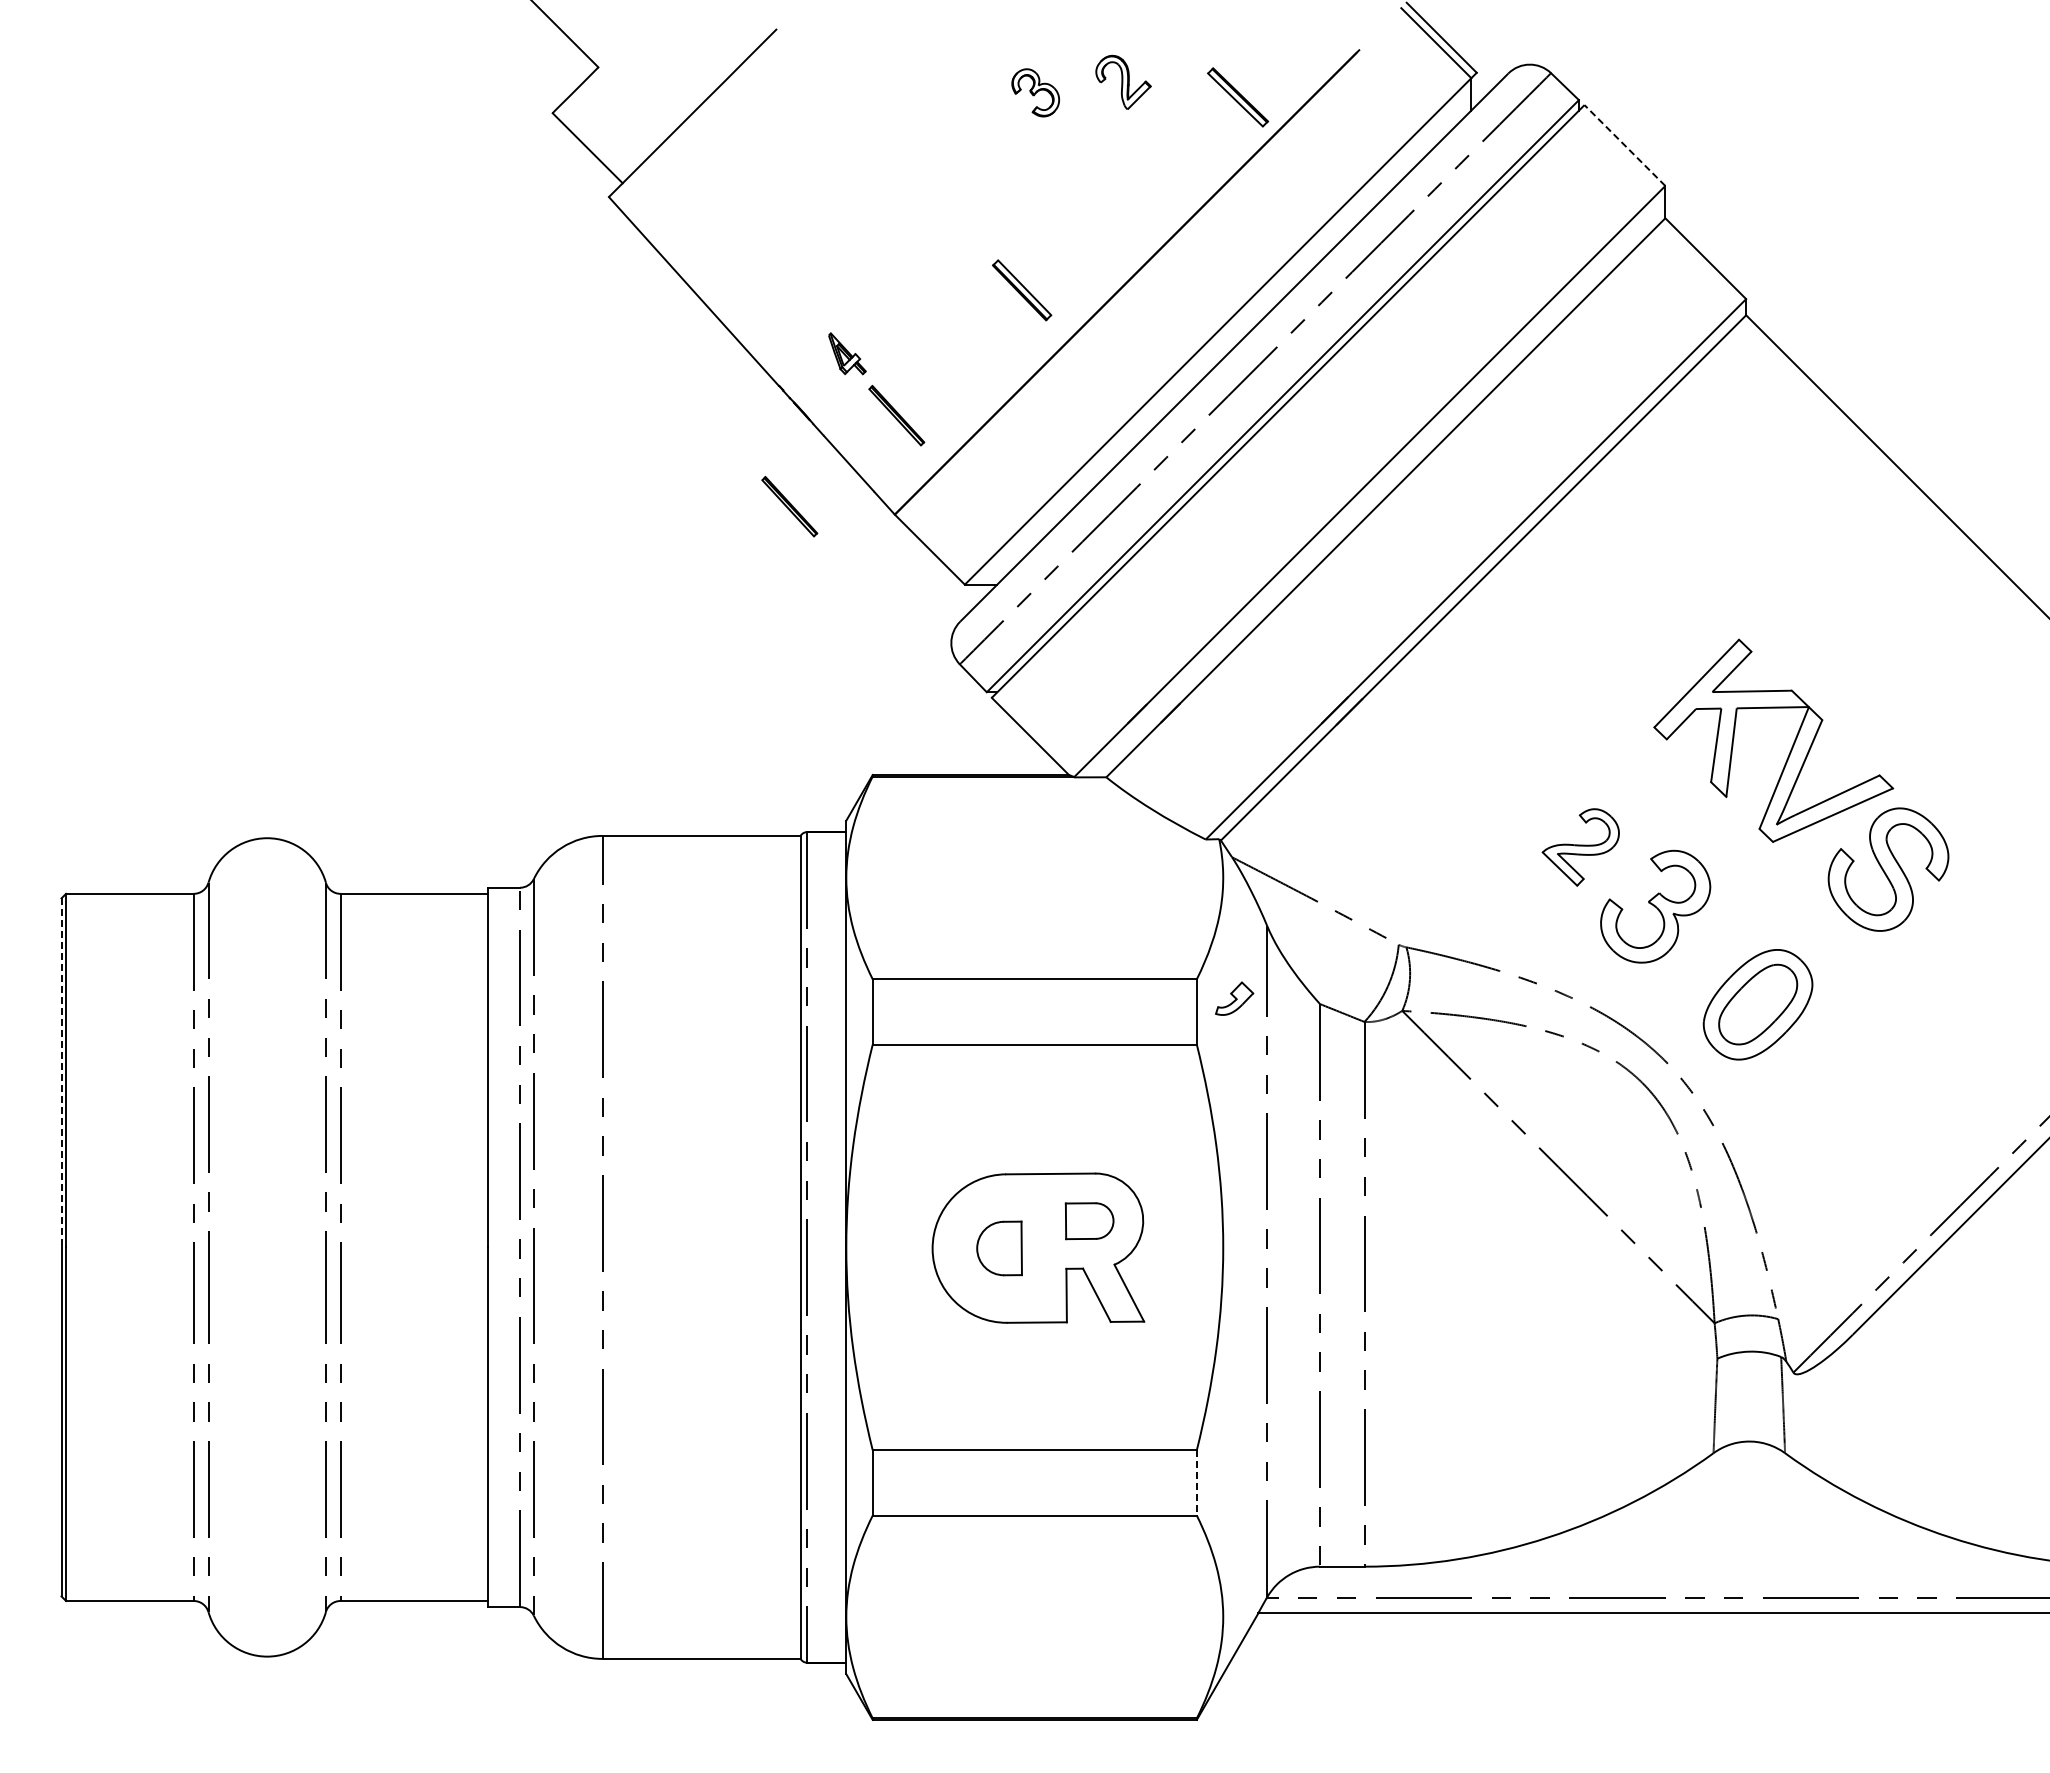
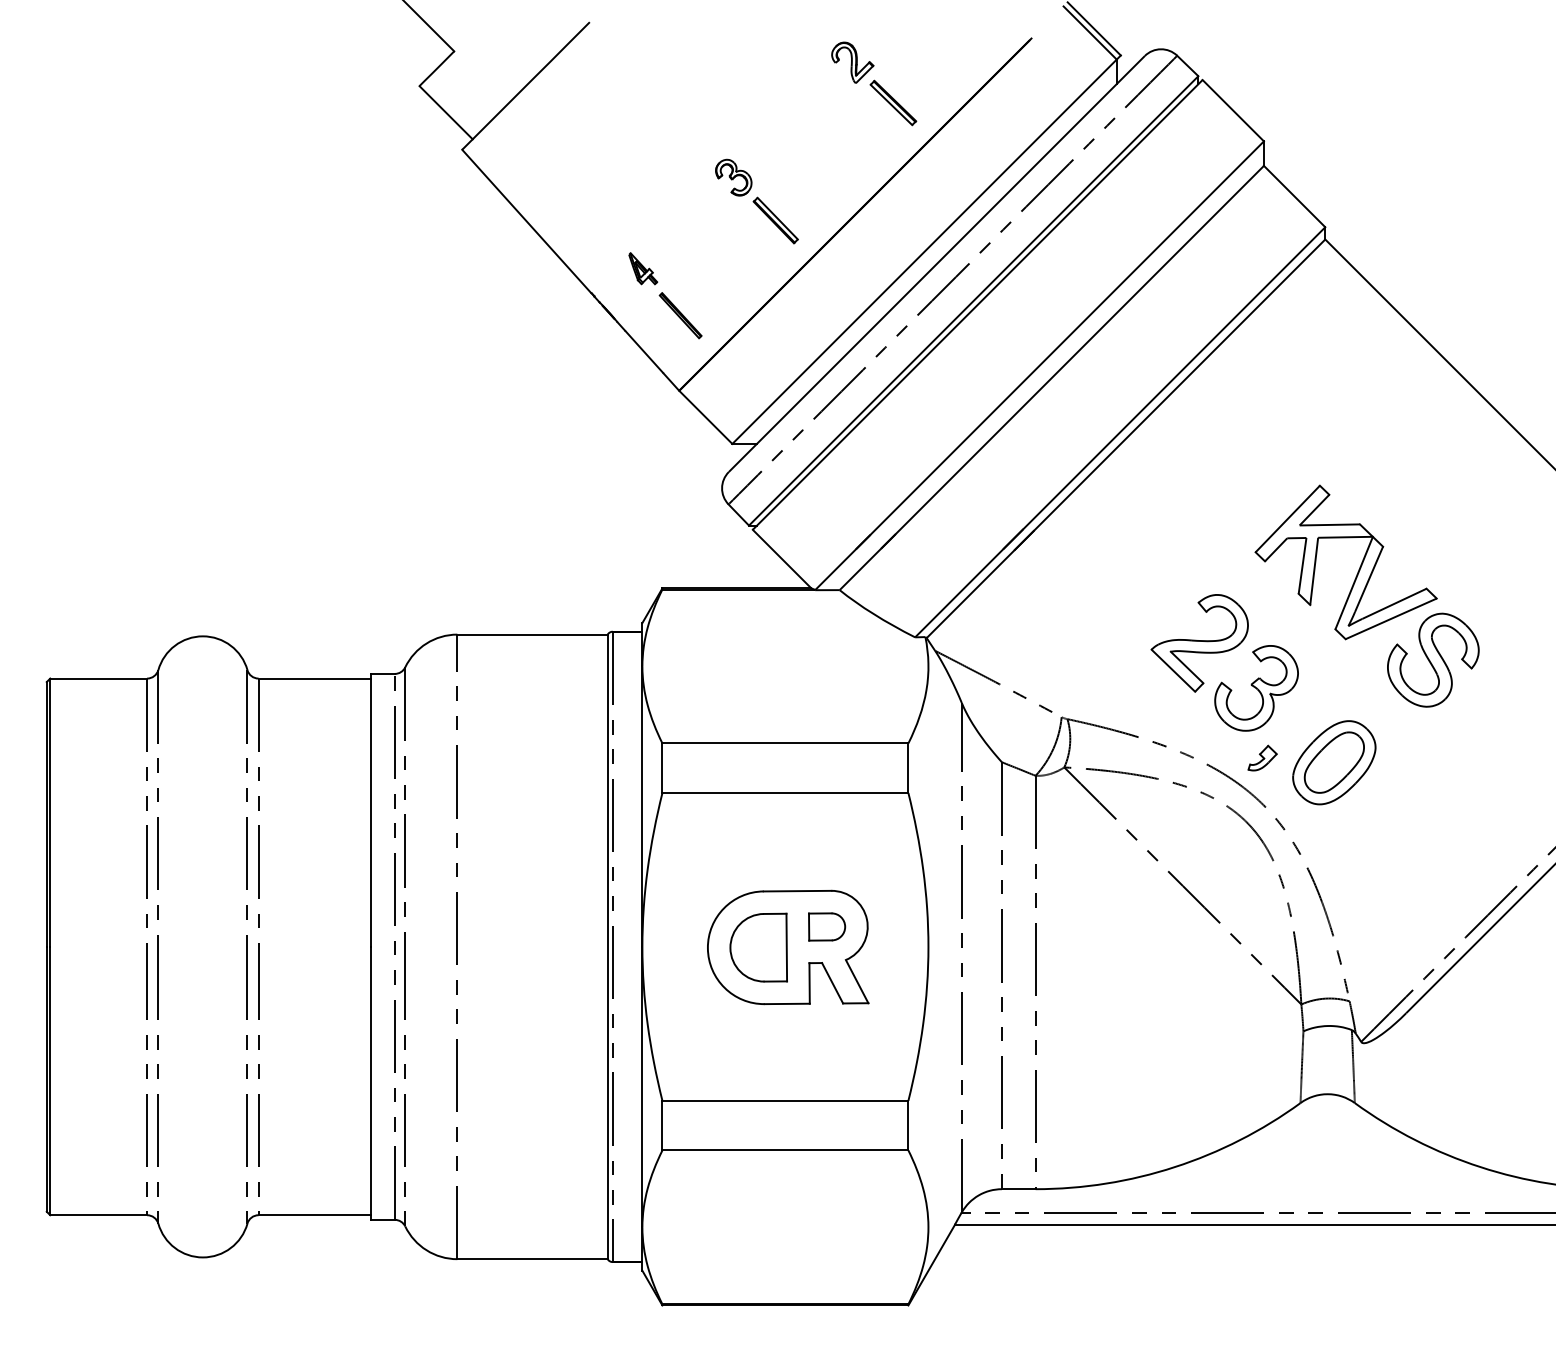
part: (1035, 92) -> (733, 177), moved
part: (1238, 97) -> (893, 103), moved
line: (1624, 145) -> (1232, 110), dashed -> solid
part: (789, 506) -> (599, 384), removed
part: (1580, 847) -> (1199, 643), size x1.67
part: (1234, 998) -> (1262, 757), moved
line: (61, 1072) -> (46, 814), dashed -> solid
part: (999, 1248) -> (758, 947), size x1.67
line: (1196, 1482) -> (908, 1125), dashed -> solid

